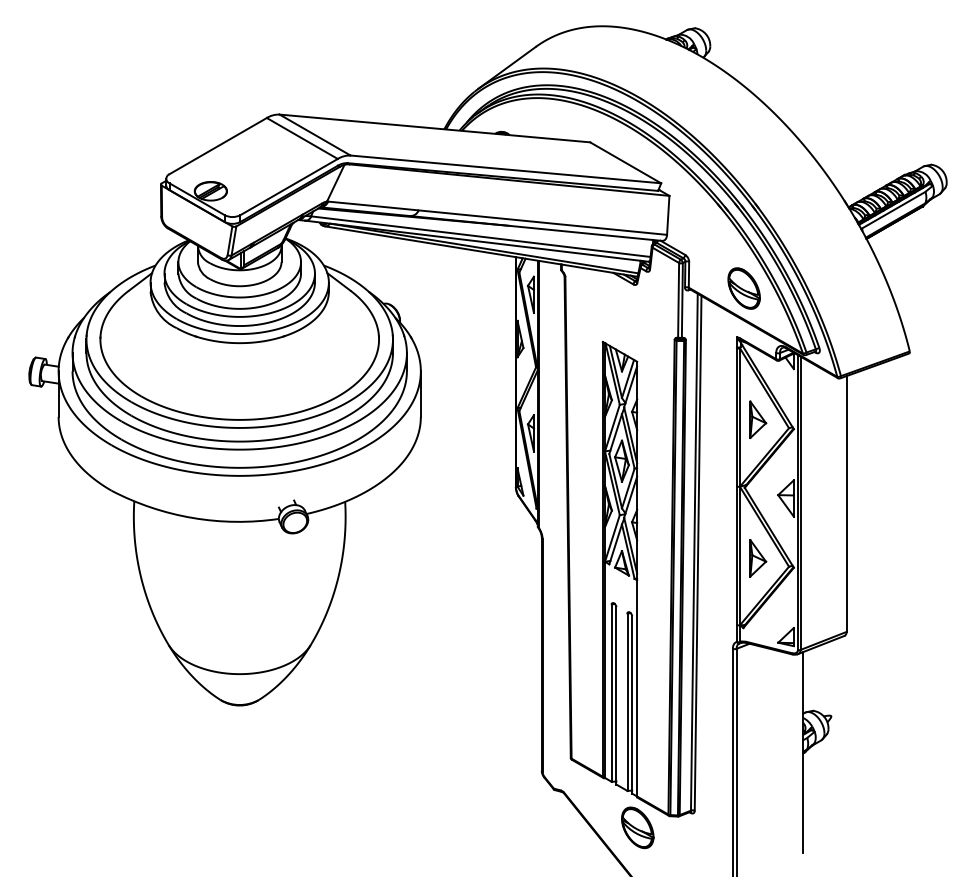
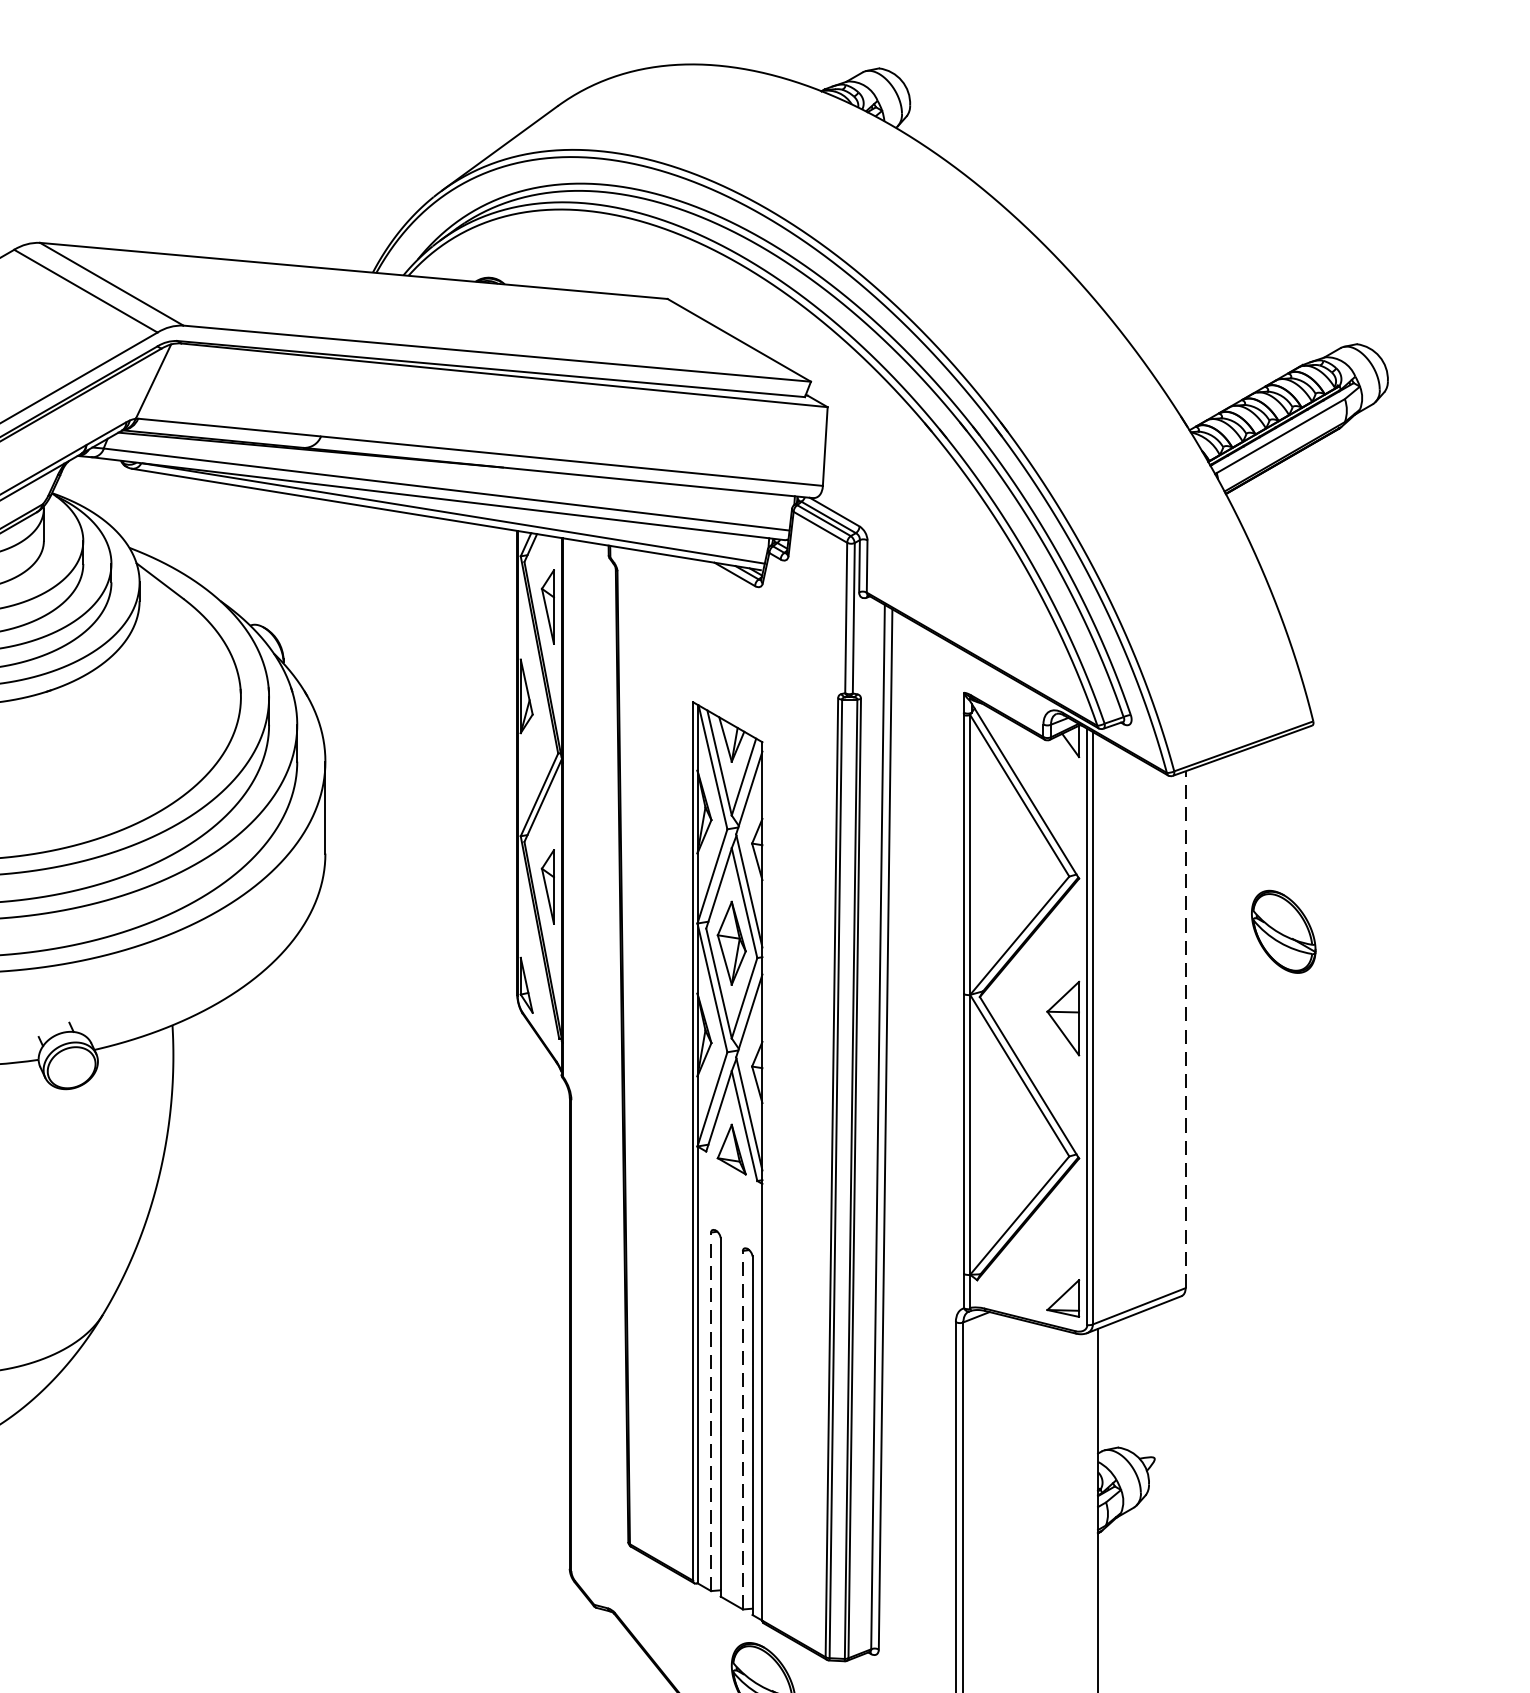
part: (743, 288) -> (1282, 931), moved
part: (758, 419) -> (1007, 858), removed
line: (846, 504) -> (1185, 1030), solid -> dashed
part: (758, 558) -> (1007, 1139), removed
line: (611, 693) -> (710, 1412), solid -> dashed
line: (627, 702) -> (742, 1430), solid -> dashed

